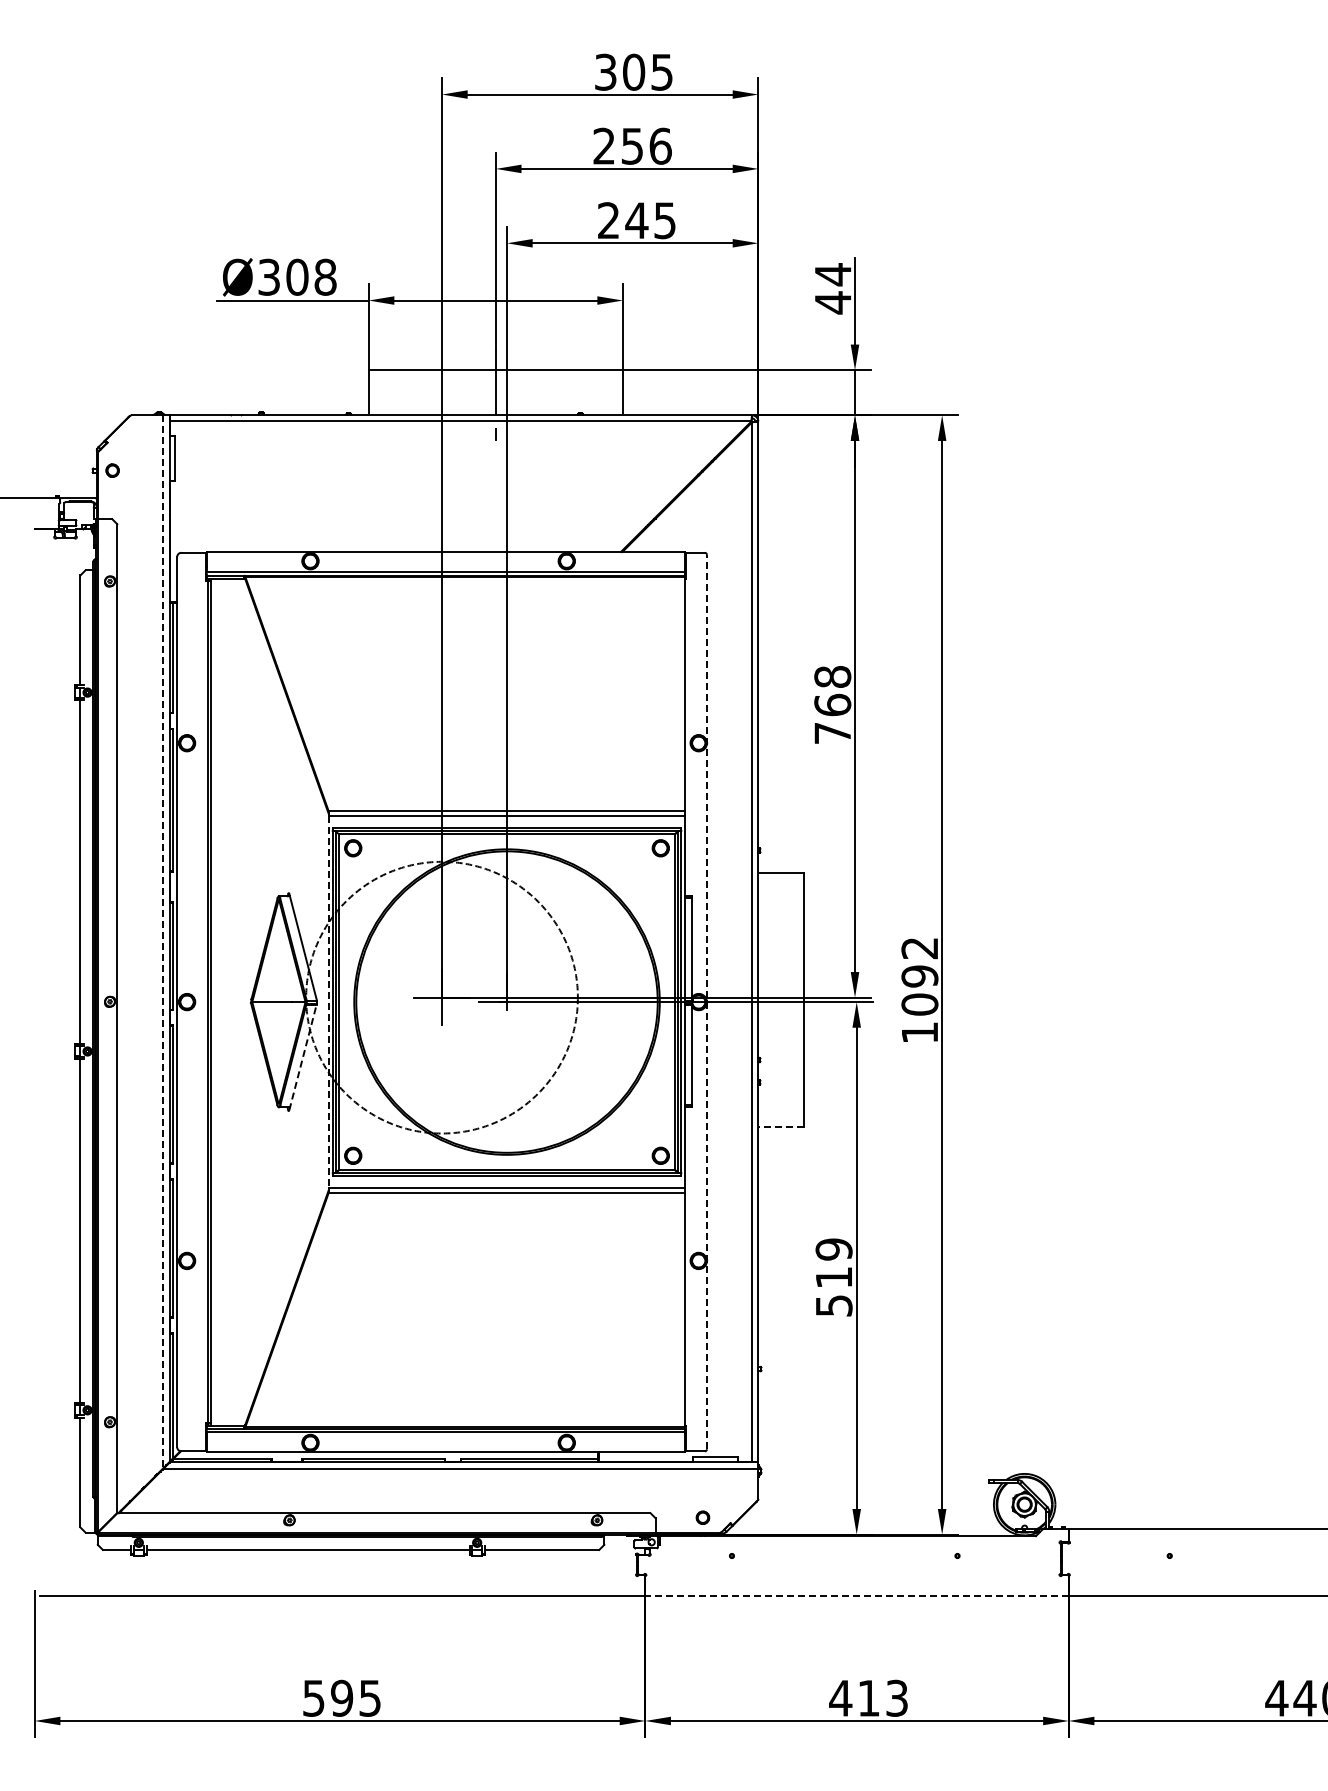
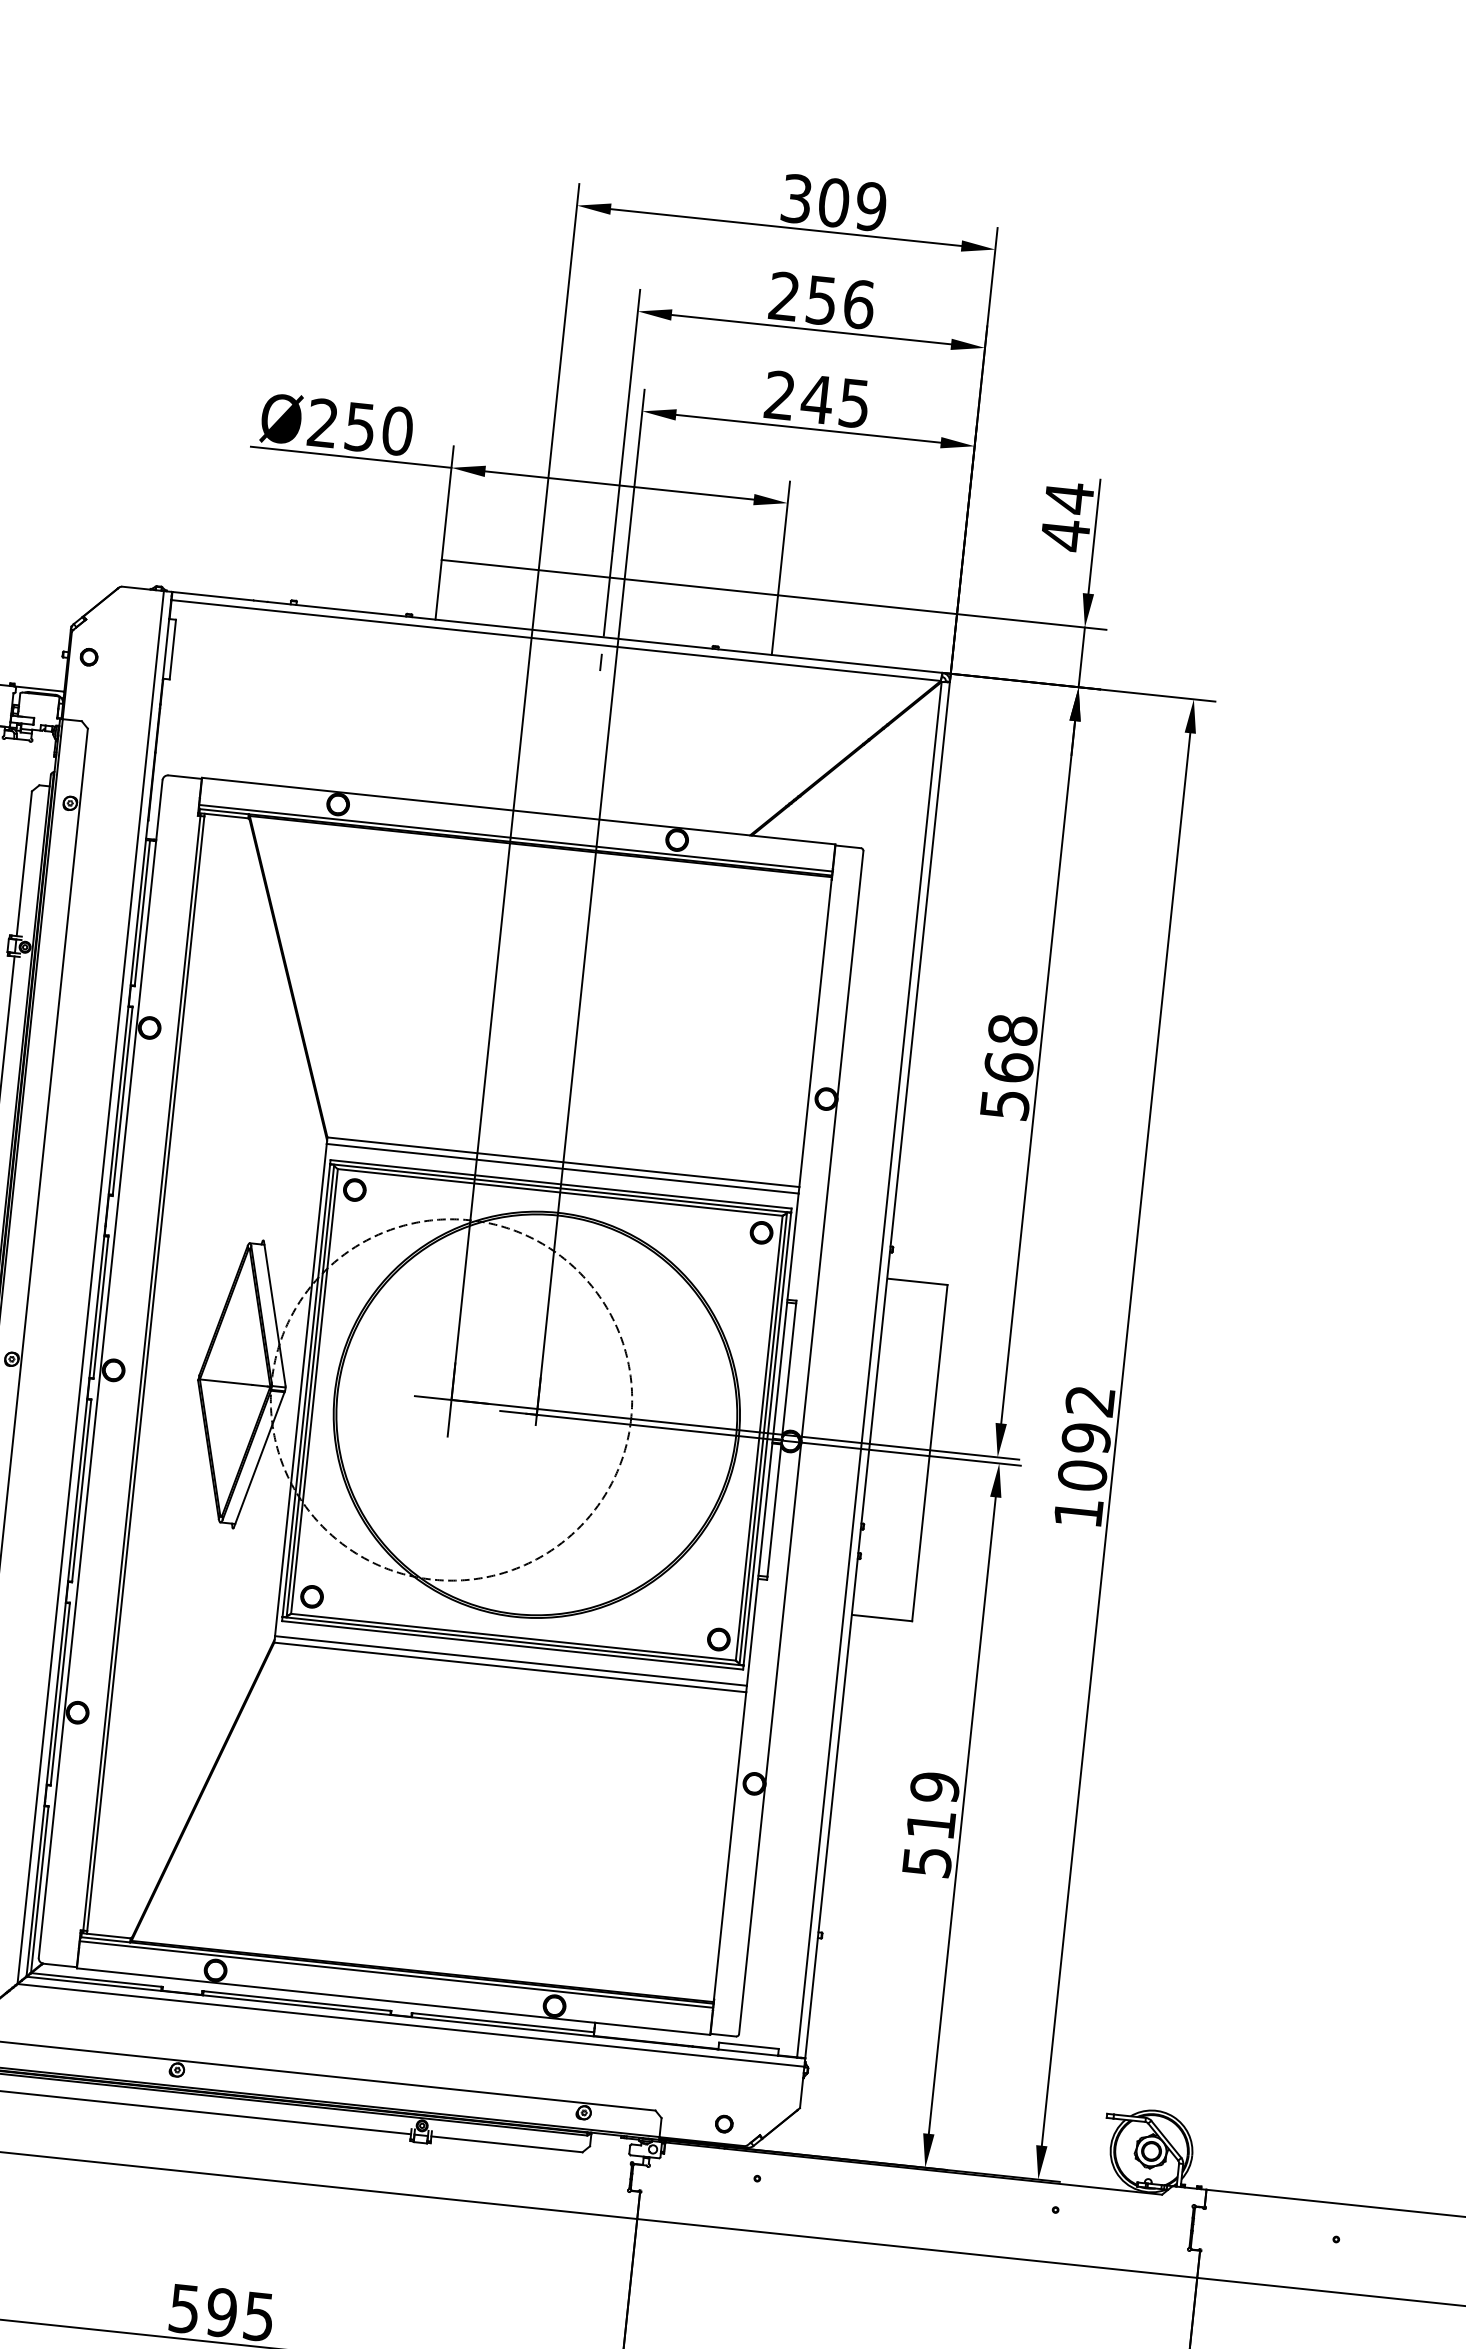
text: (662, 71) -> (871, 205), 305 -> 309
text: (297, 276) -> (360, 426), Ø308 -> Ø250
text: (832, 733) -> (1004, 1104), 768 -> 568
line: (163, 942) -> (90, 1288), dashed -> solid
line: (706, 1001) -> (800, 1441), dashed -> solid
line: (328, 1002) -> (300, 1390), dashed -> solid
line: (303, 1057) -> (259, 1459), dashed -> solid
line: (781, 1126) -> (882, 1617), dashed -> solid
line: (857, 1595) -> (917, 2248), dashed -> solid

